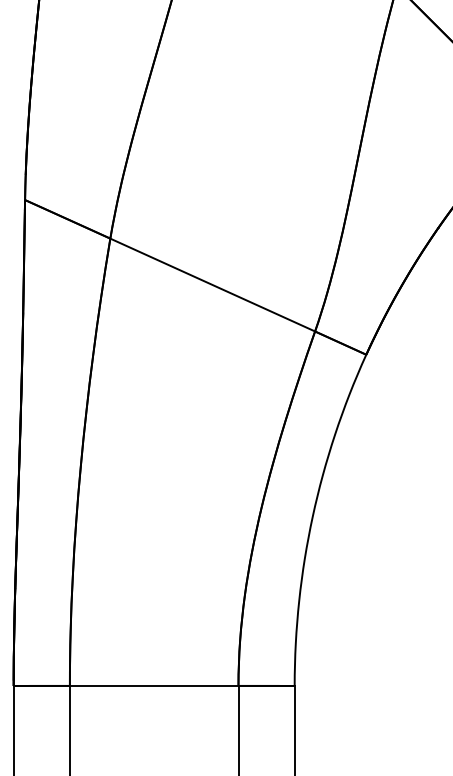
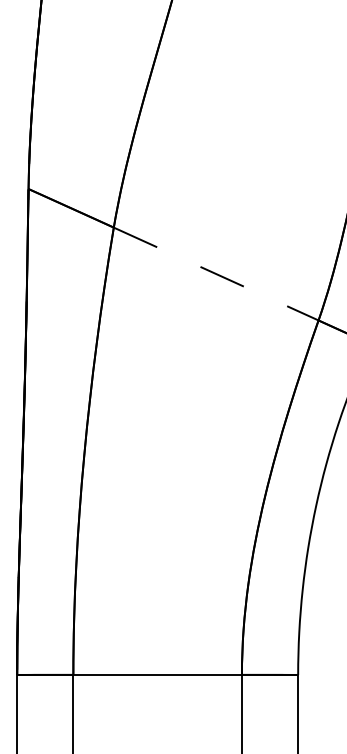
line: (213, 285) -> (216, 274), solid -> dashed

